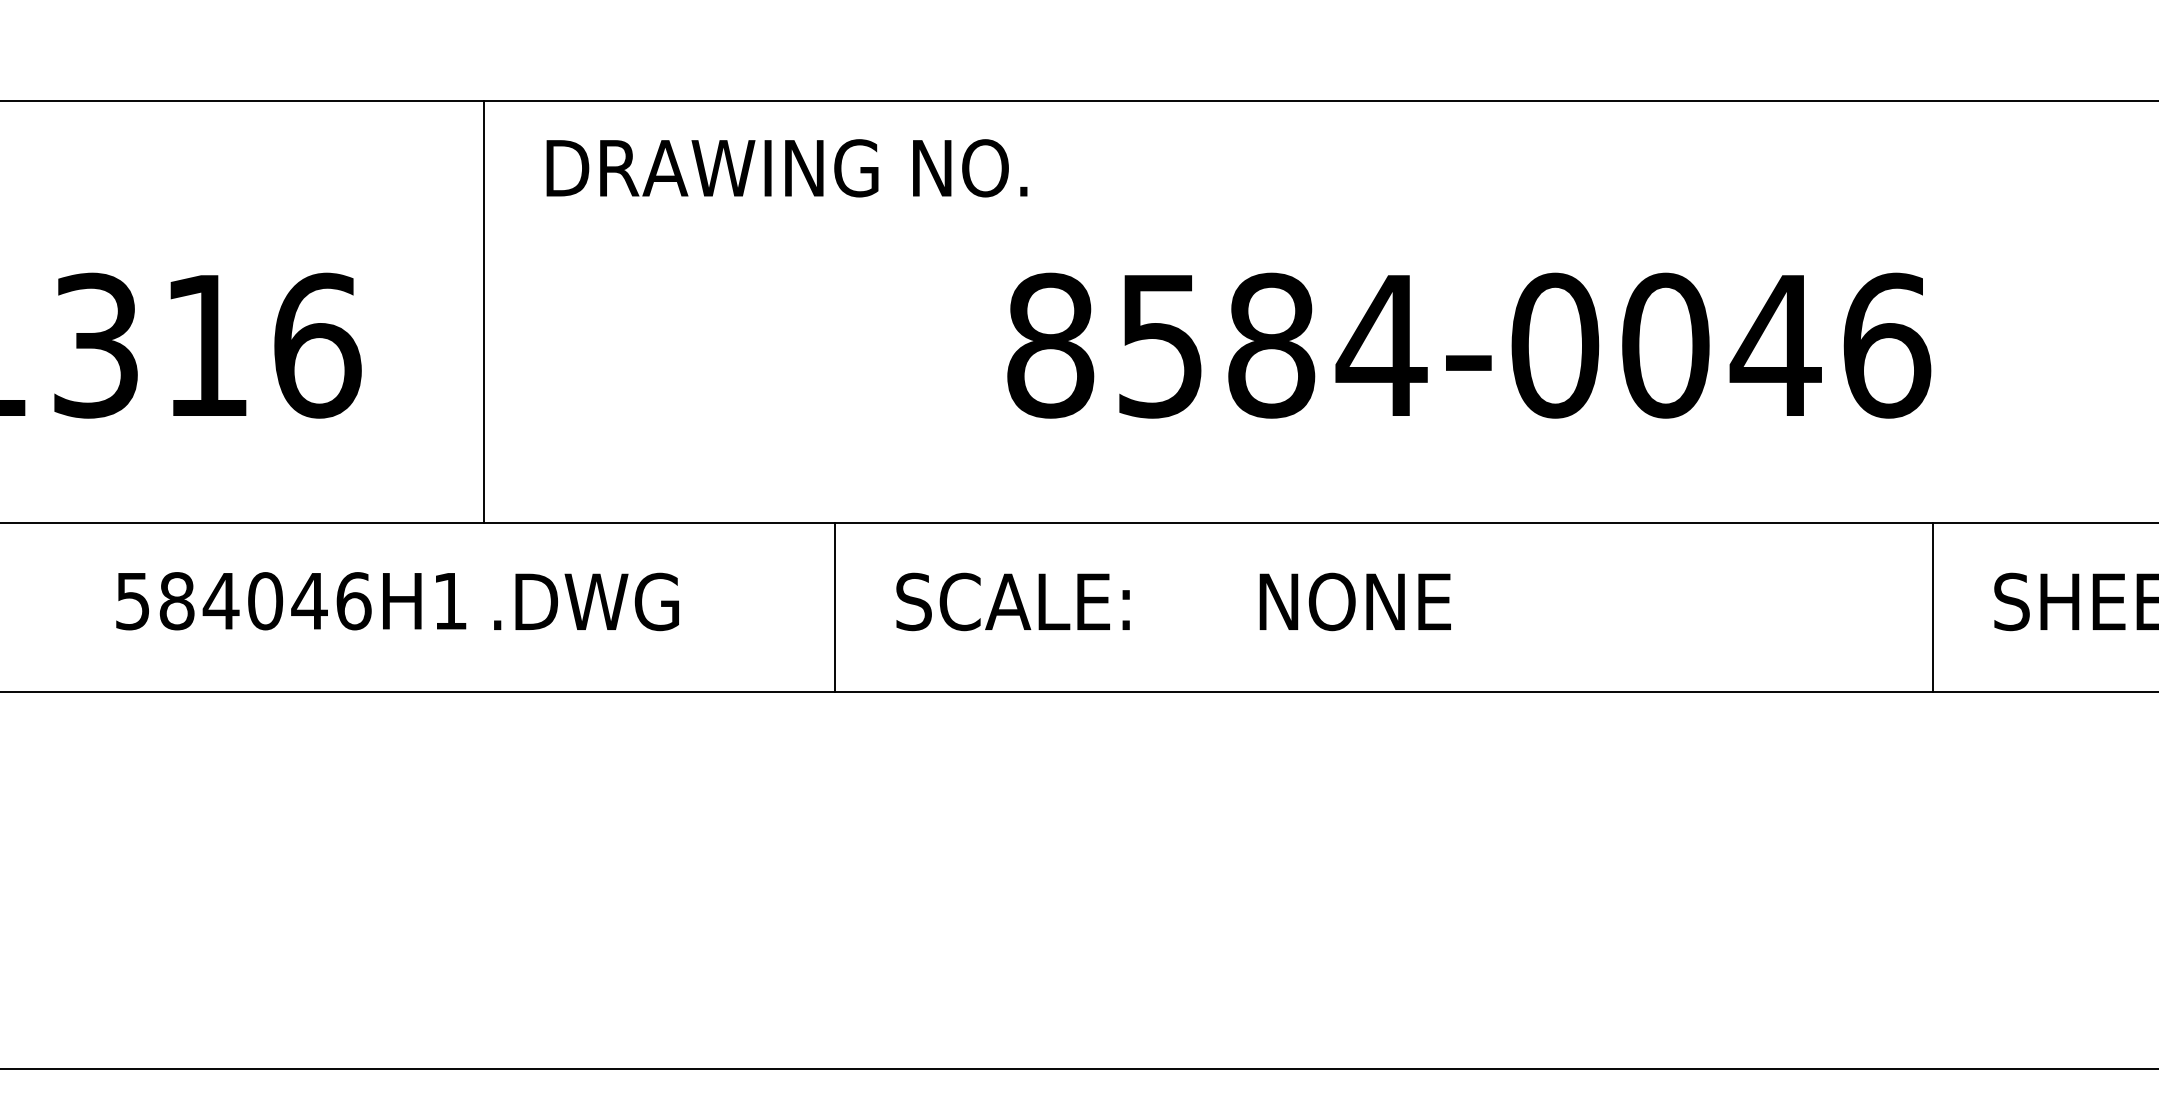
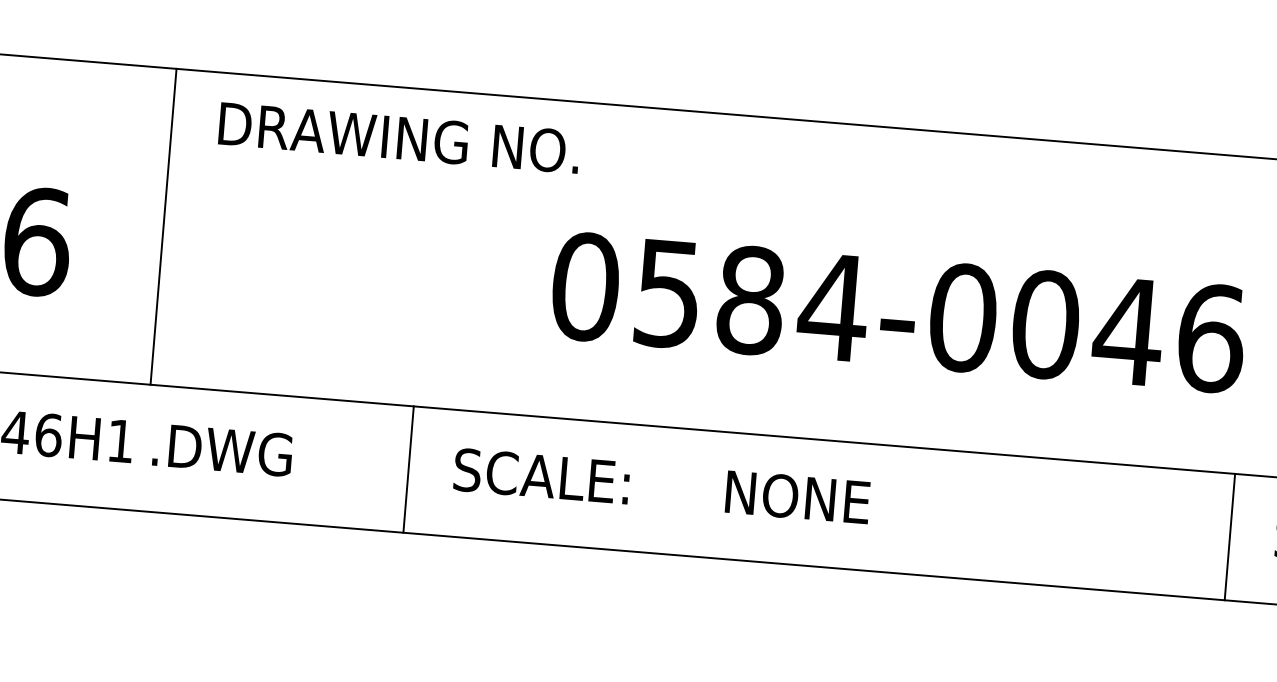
text: (1050, 345) -> (585, 286), 8584-0046 -> 0584-0046

